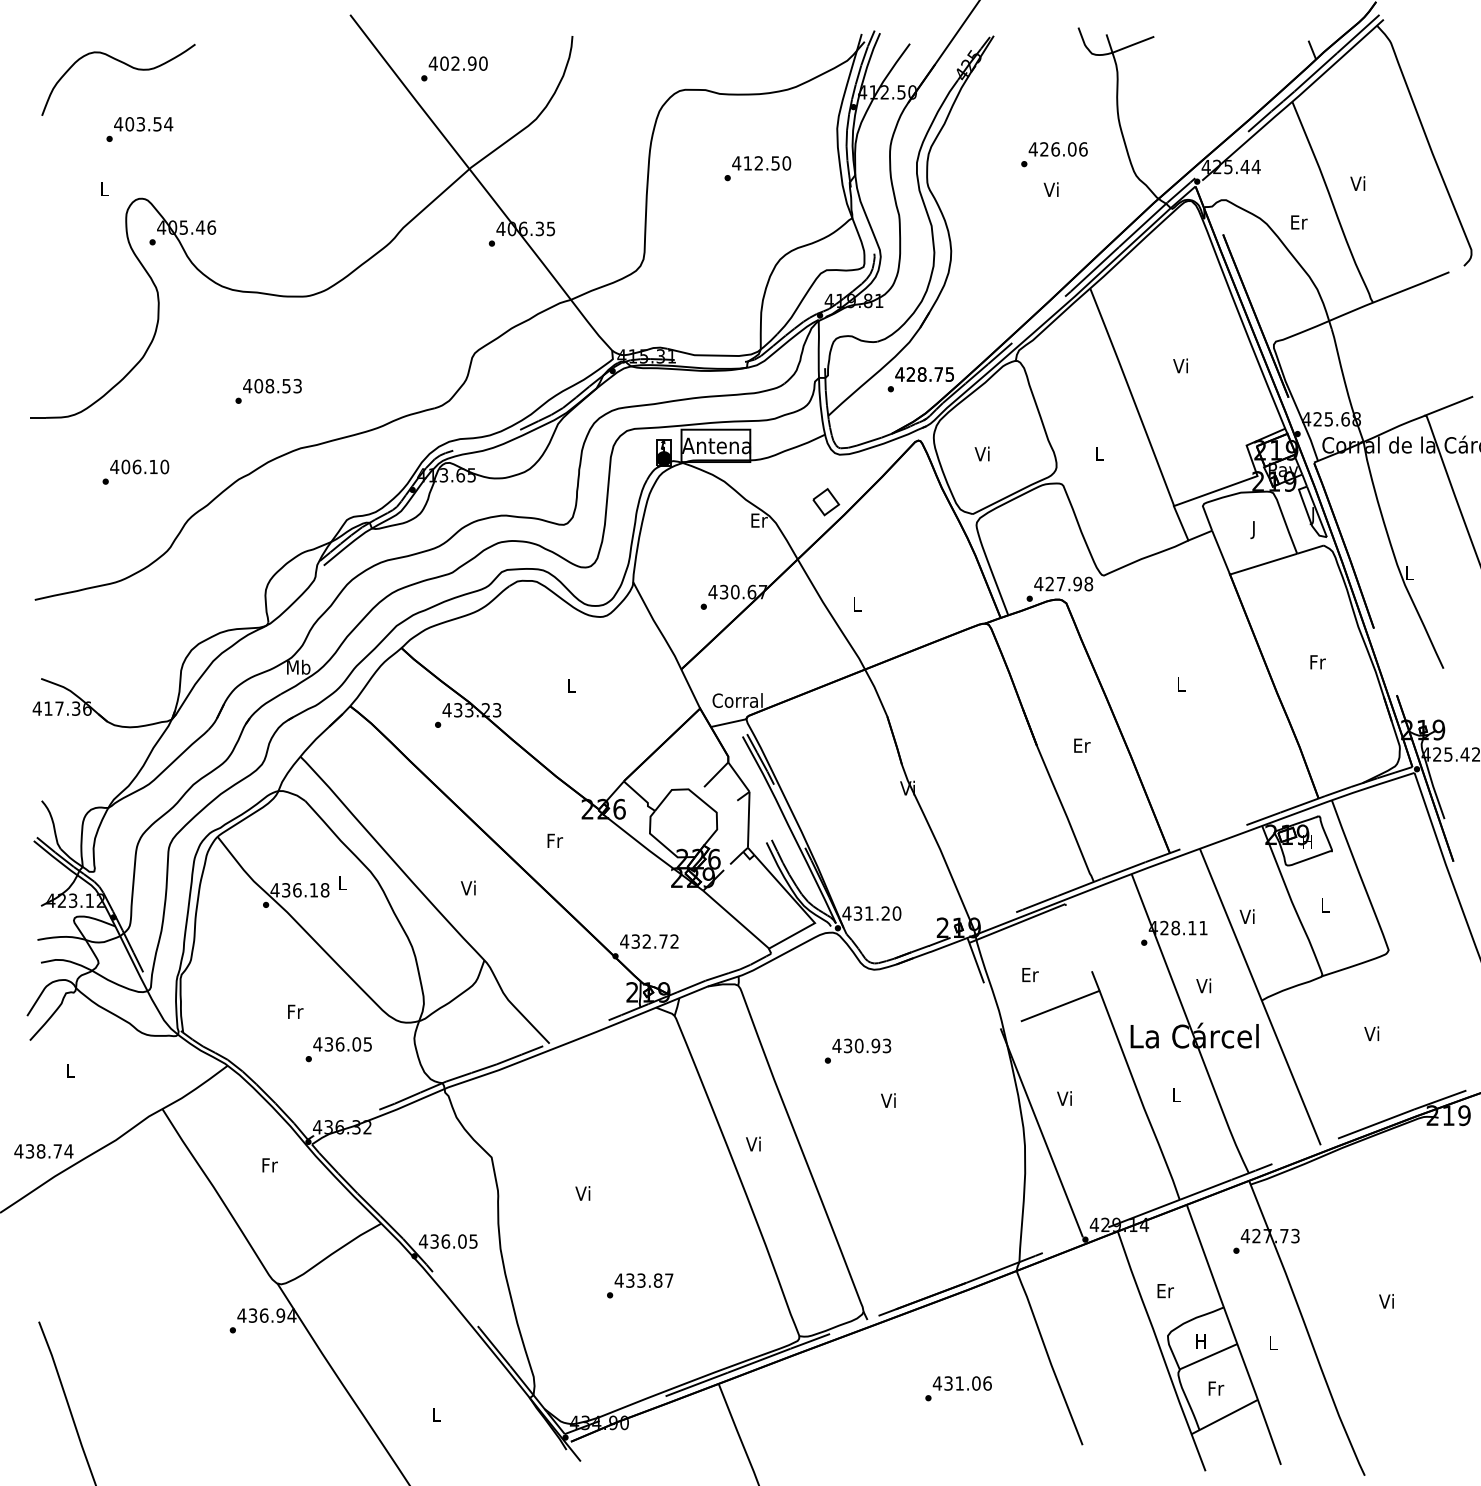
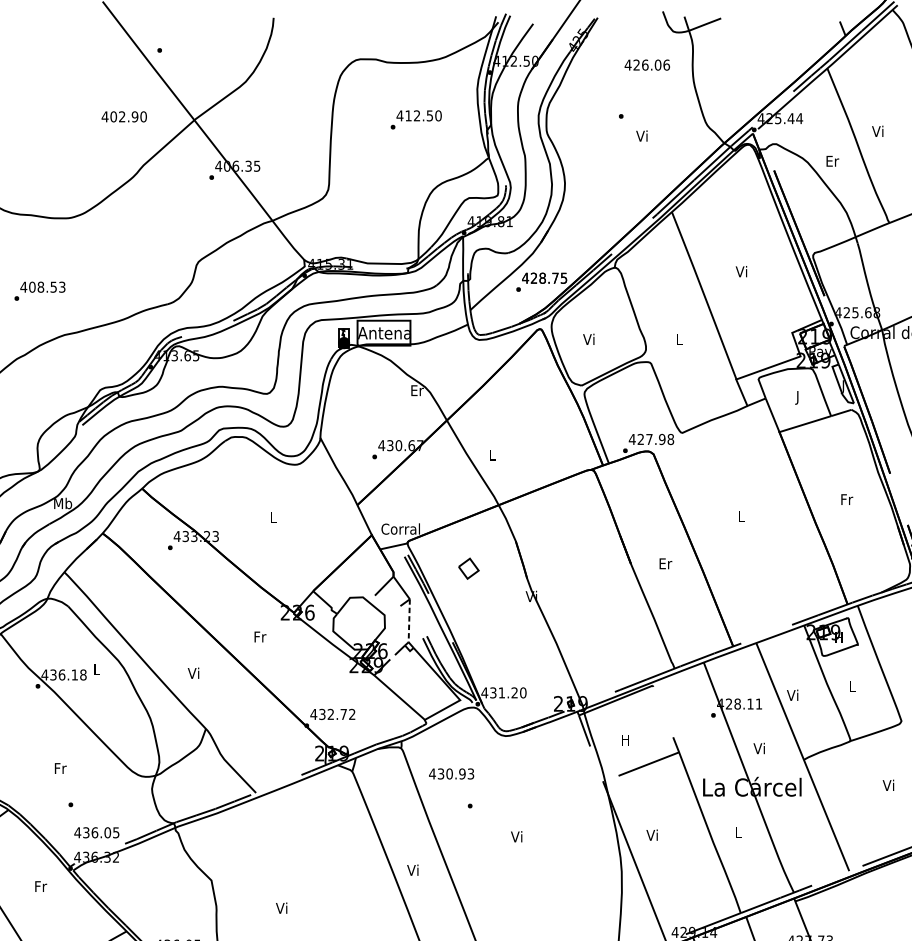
text: (457, 63) -> (123, 116), moved
text: (1057, 149) -> (646, 65), moved
part: (826, 502) -> (469, 569), moved
line: (748, 819) -> (409, 620), solid -> dashed
text: (1030, 975) -> (625, 740), Er -> H
text: (342, 1044) -> (96, 832), moved
text: (861, 1045) -> (451, 773), moved

